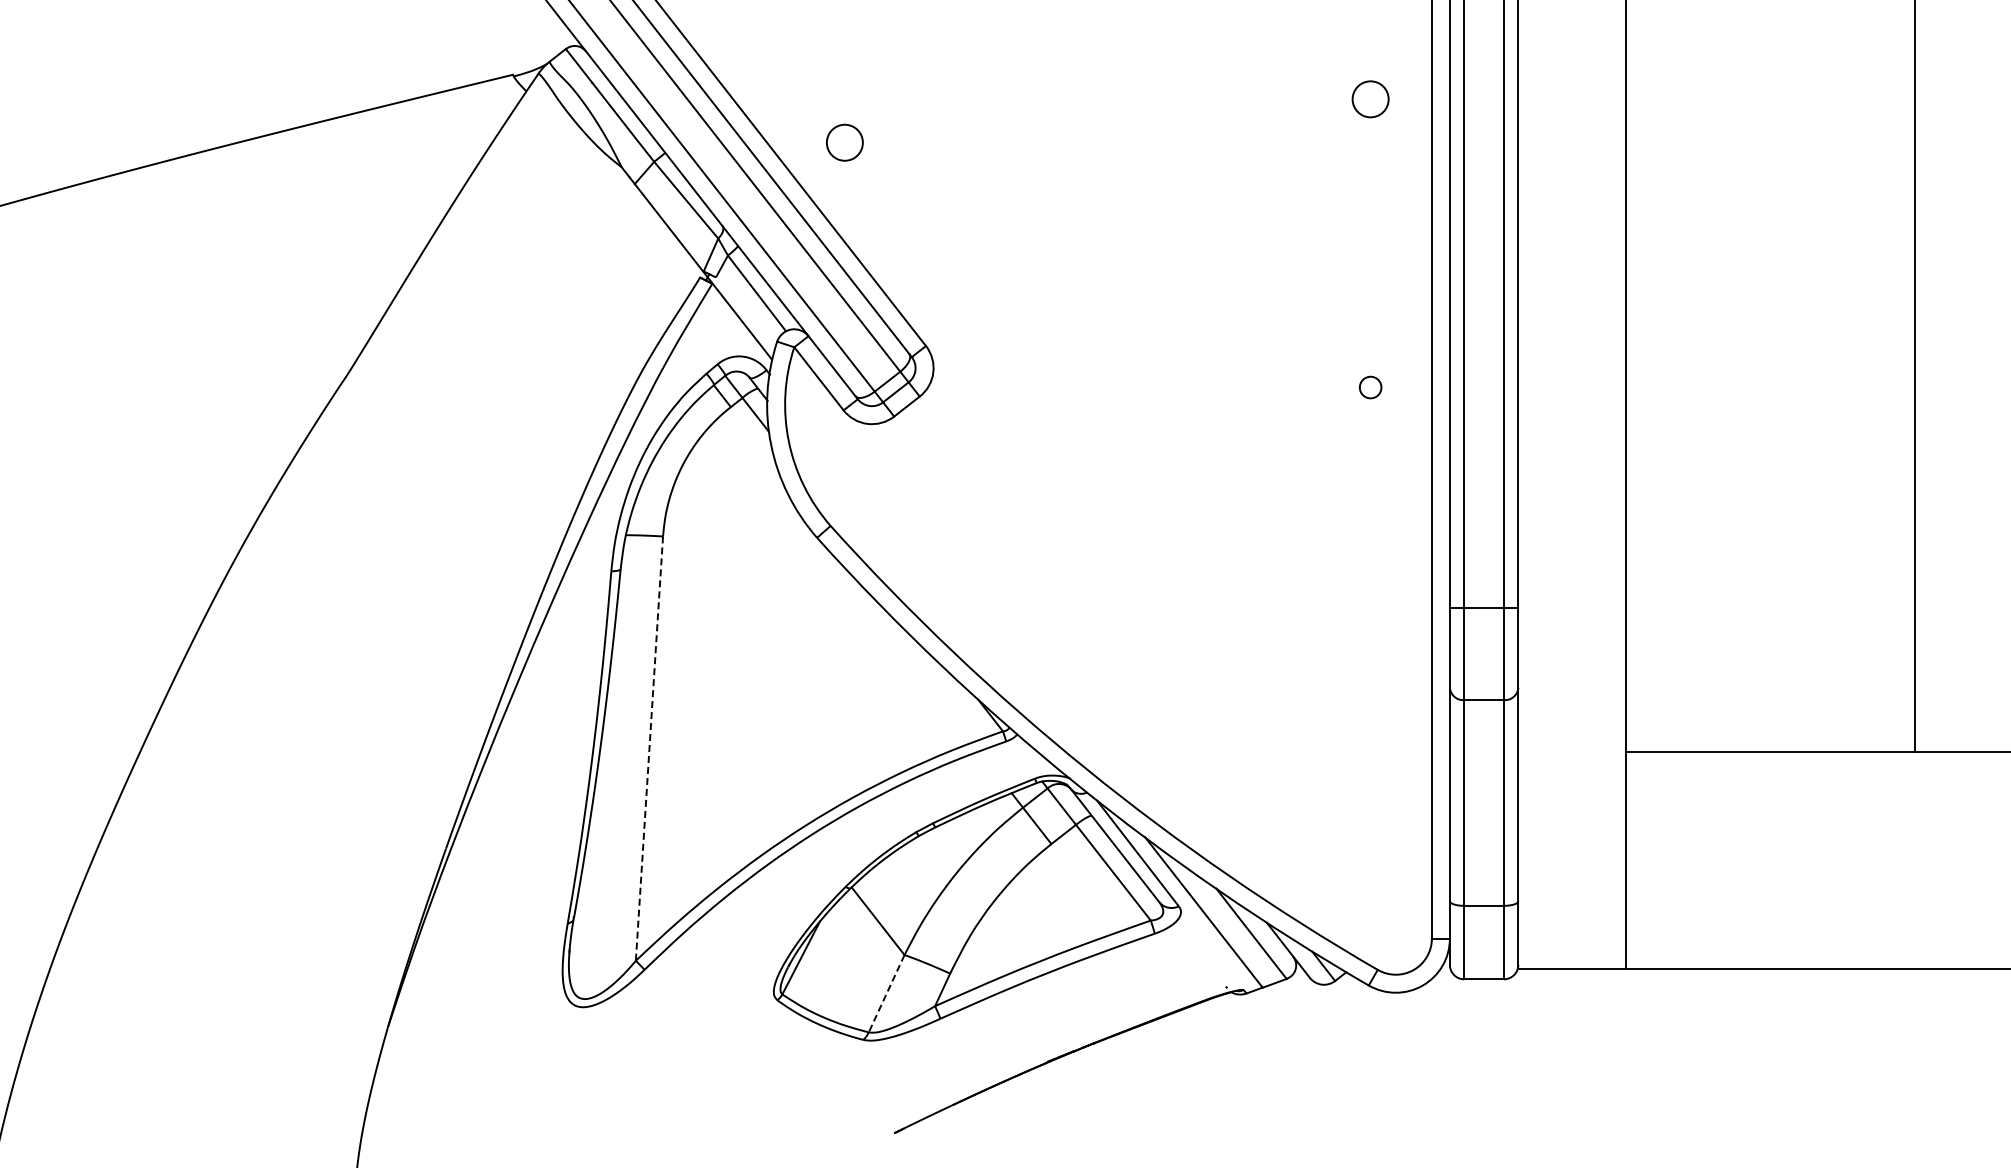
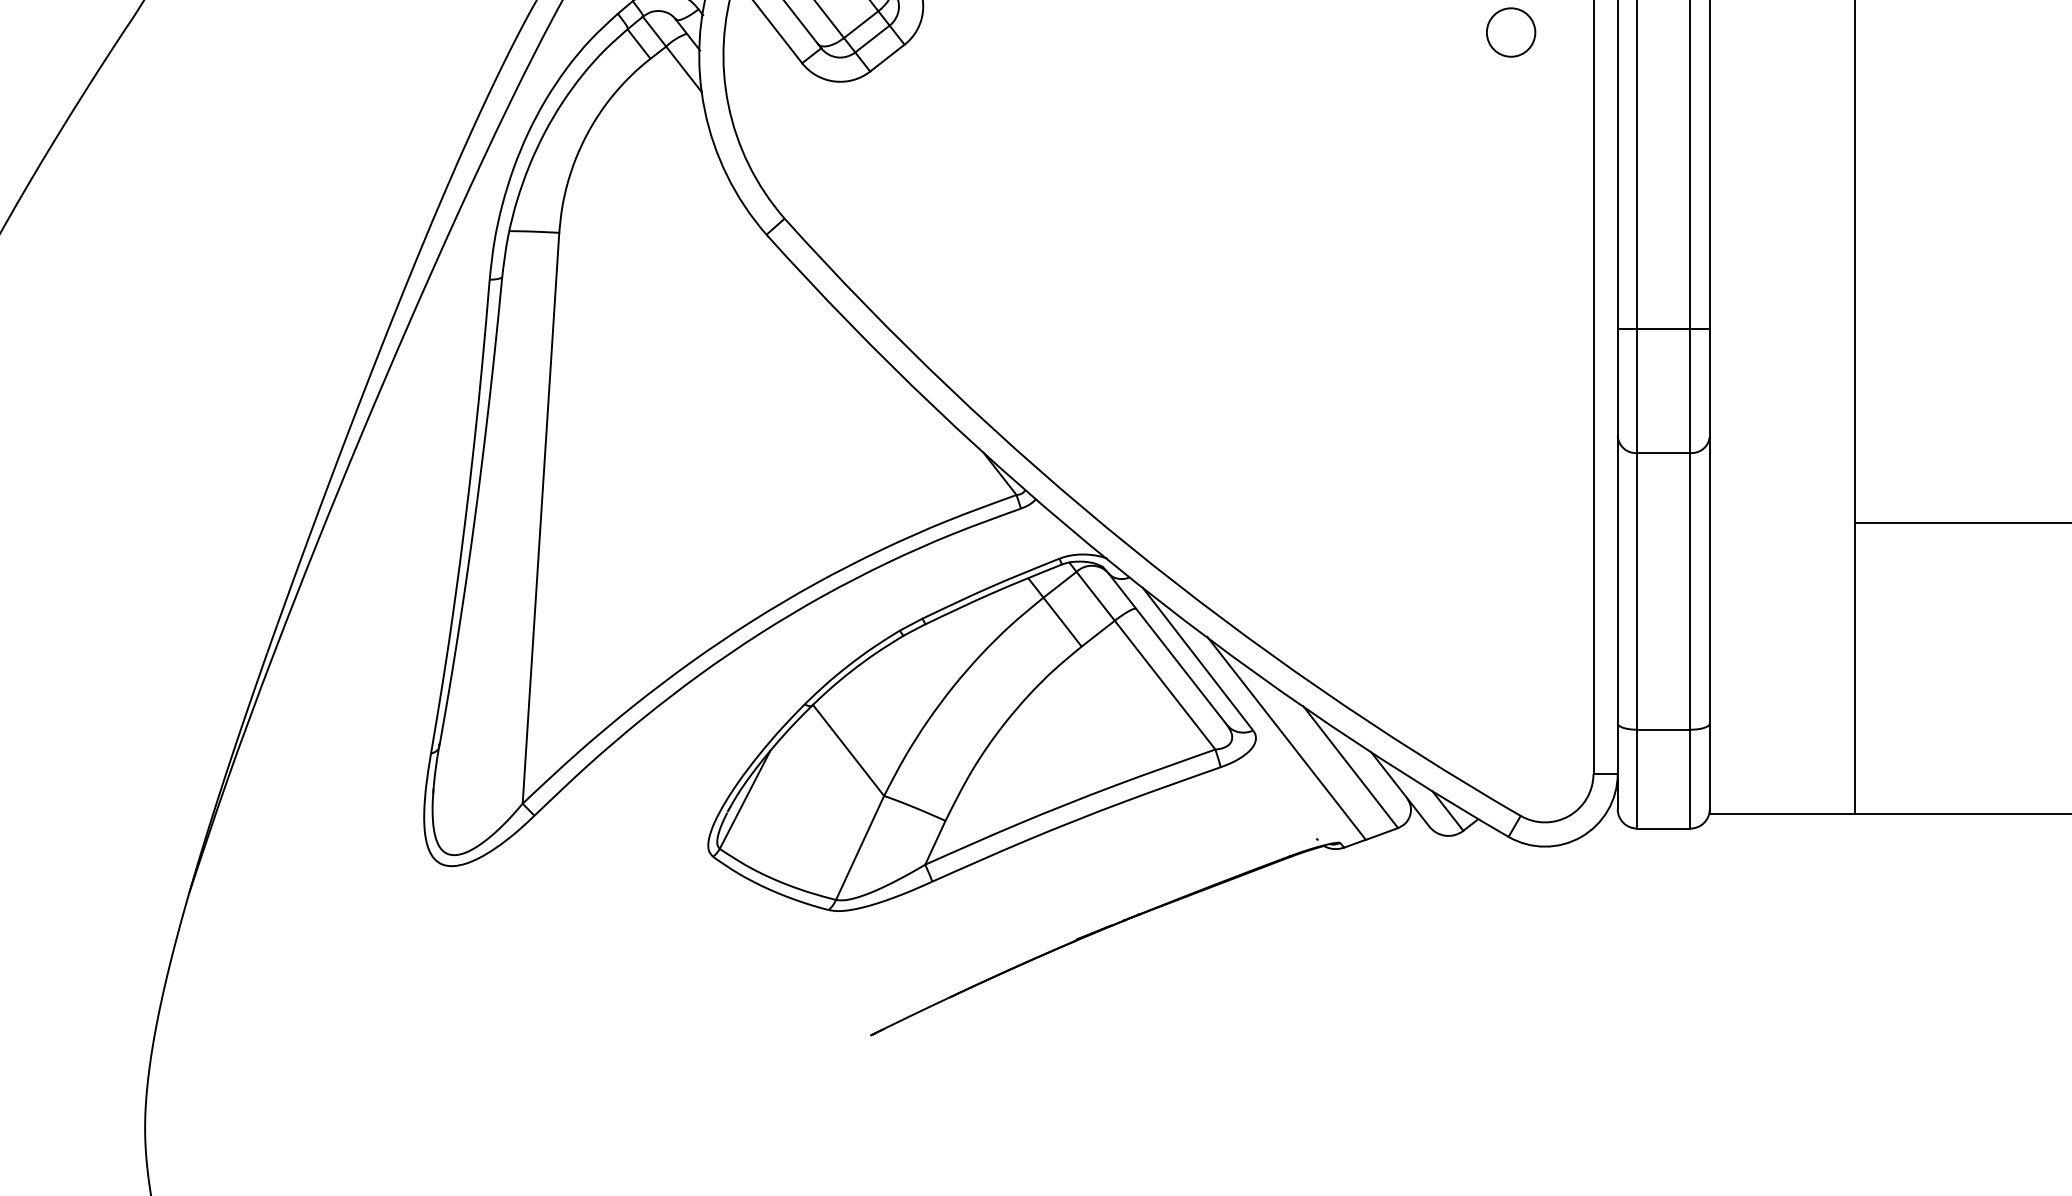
circle: (1370, 387) -> (1510, 32), size x1.67
line: (649, 748) -> (541, 518), dashed -> solid
line: (886, 993) -> (859, 847), dashed -> solid

